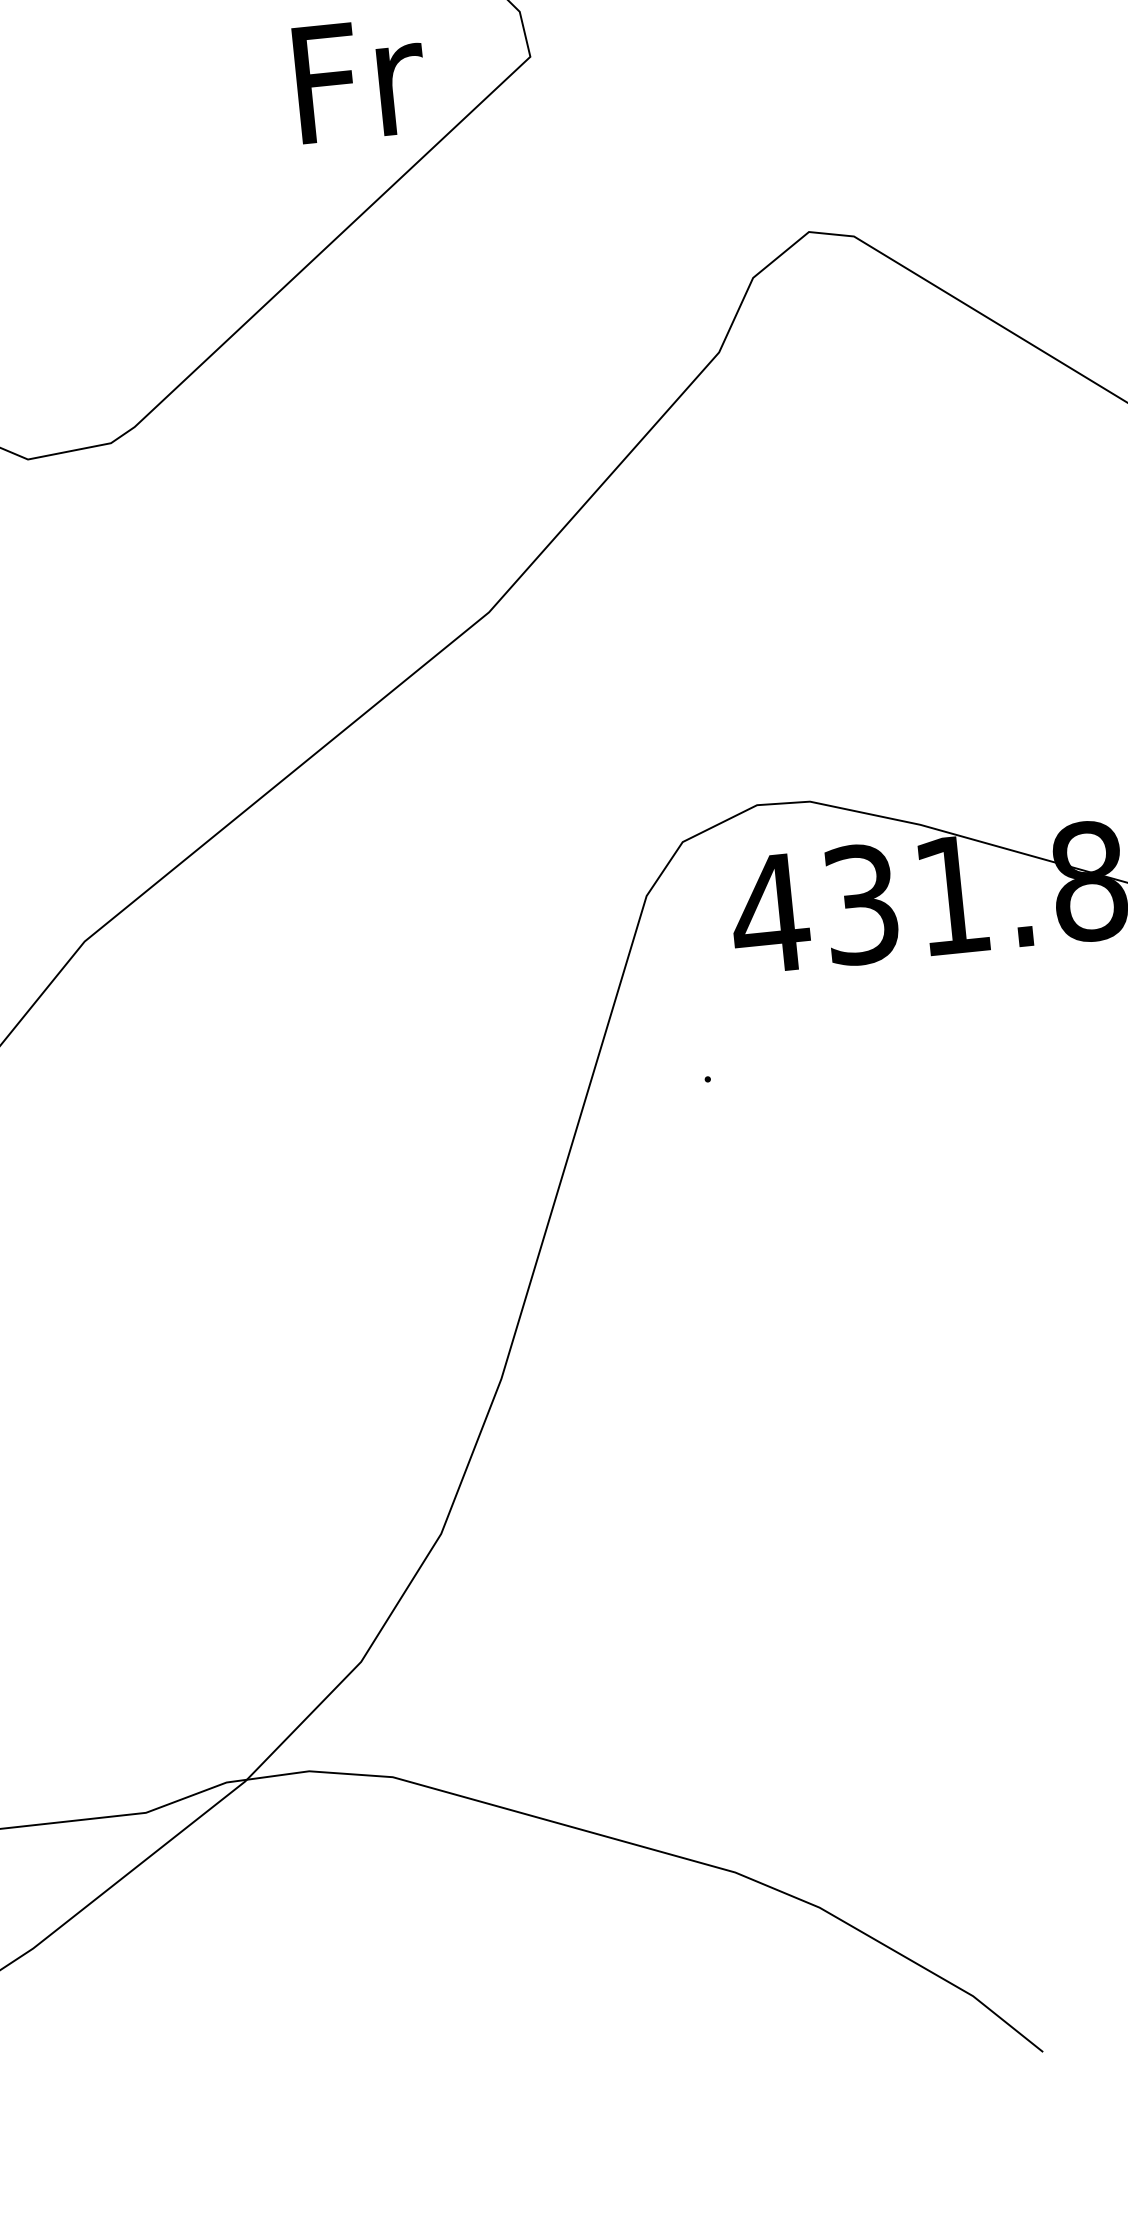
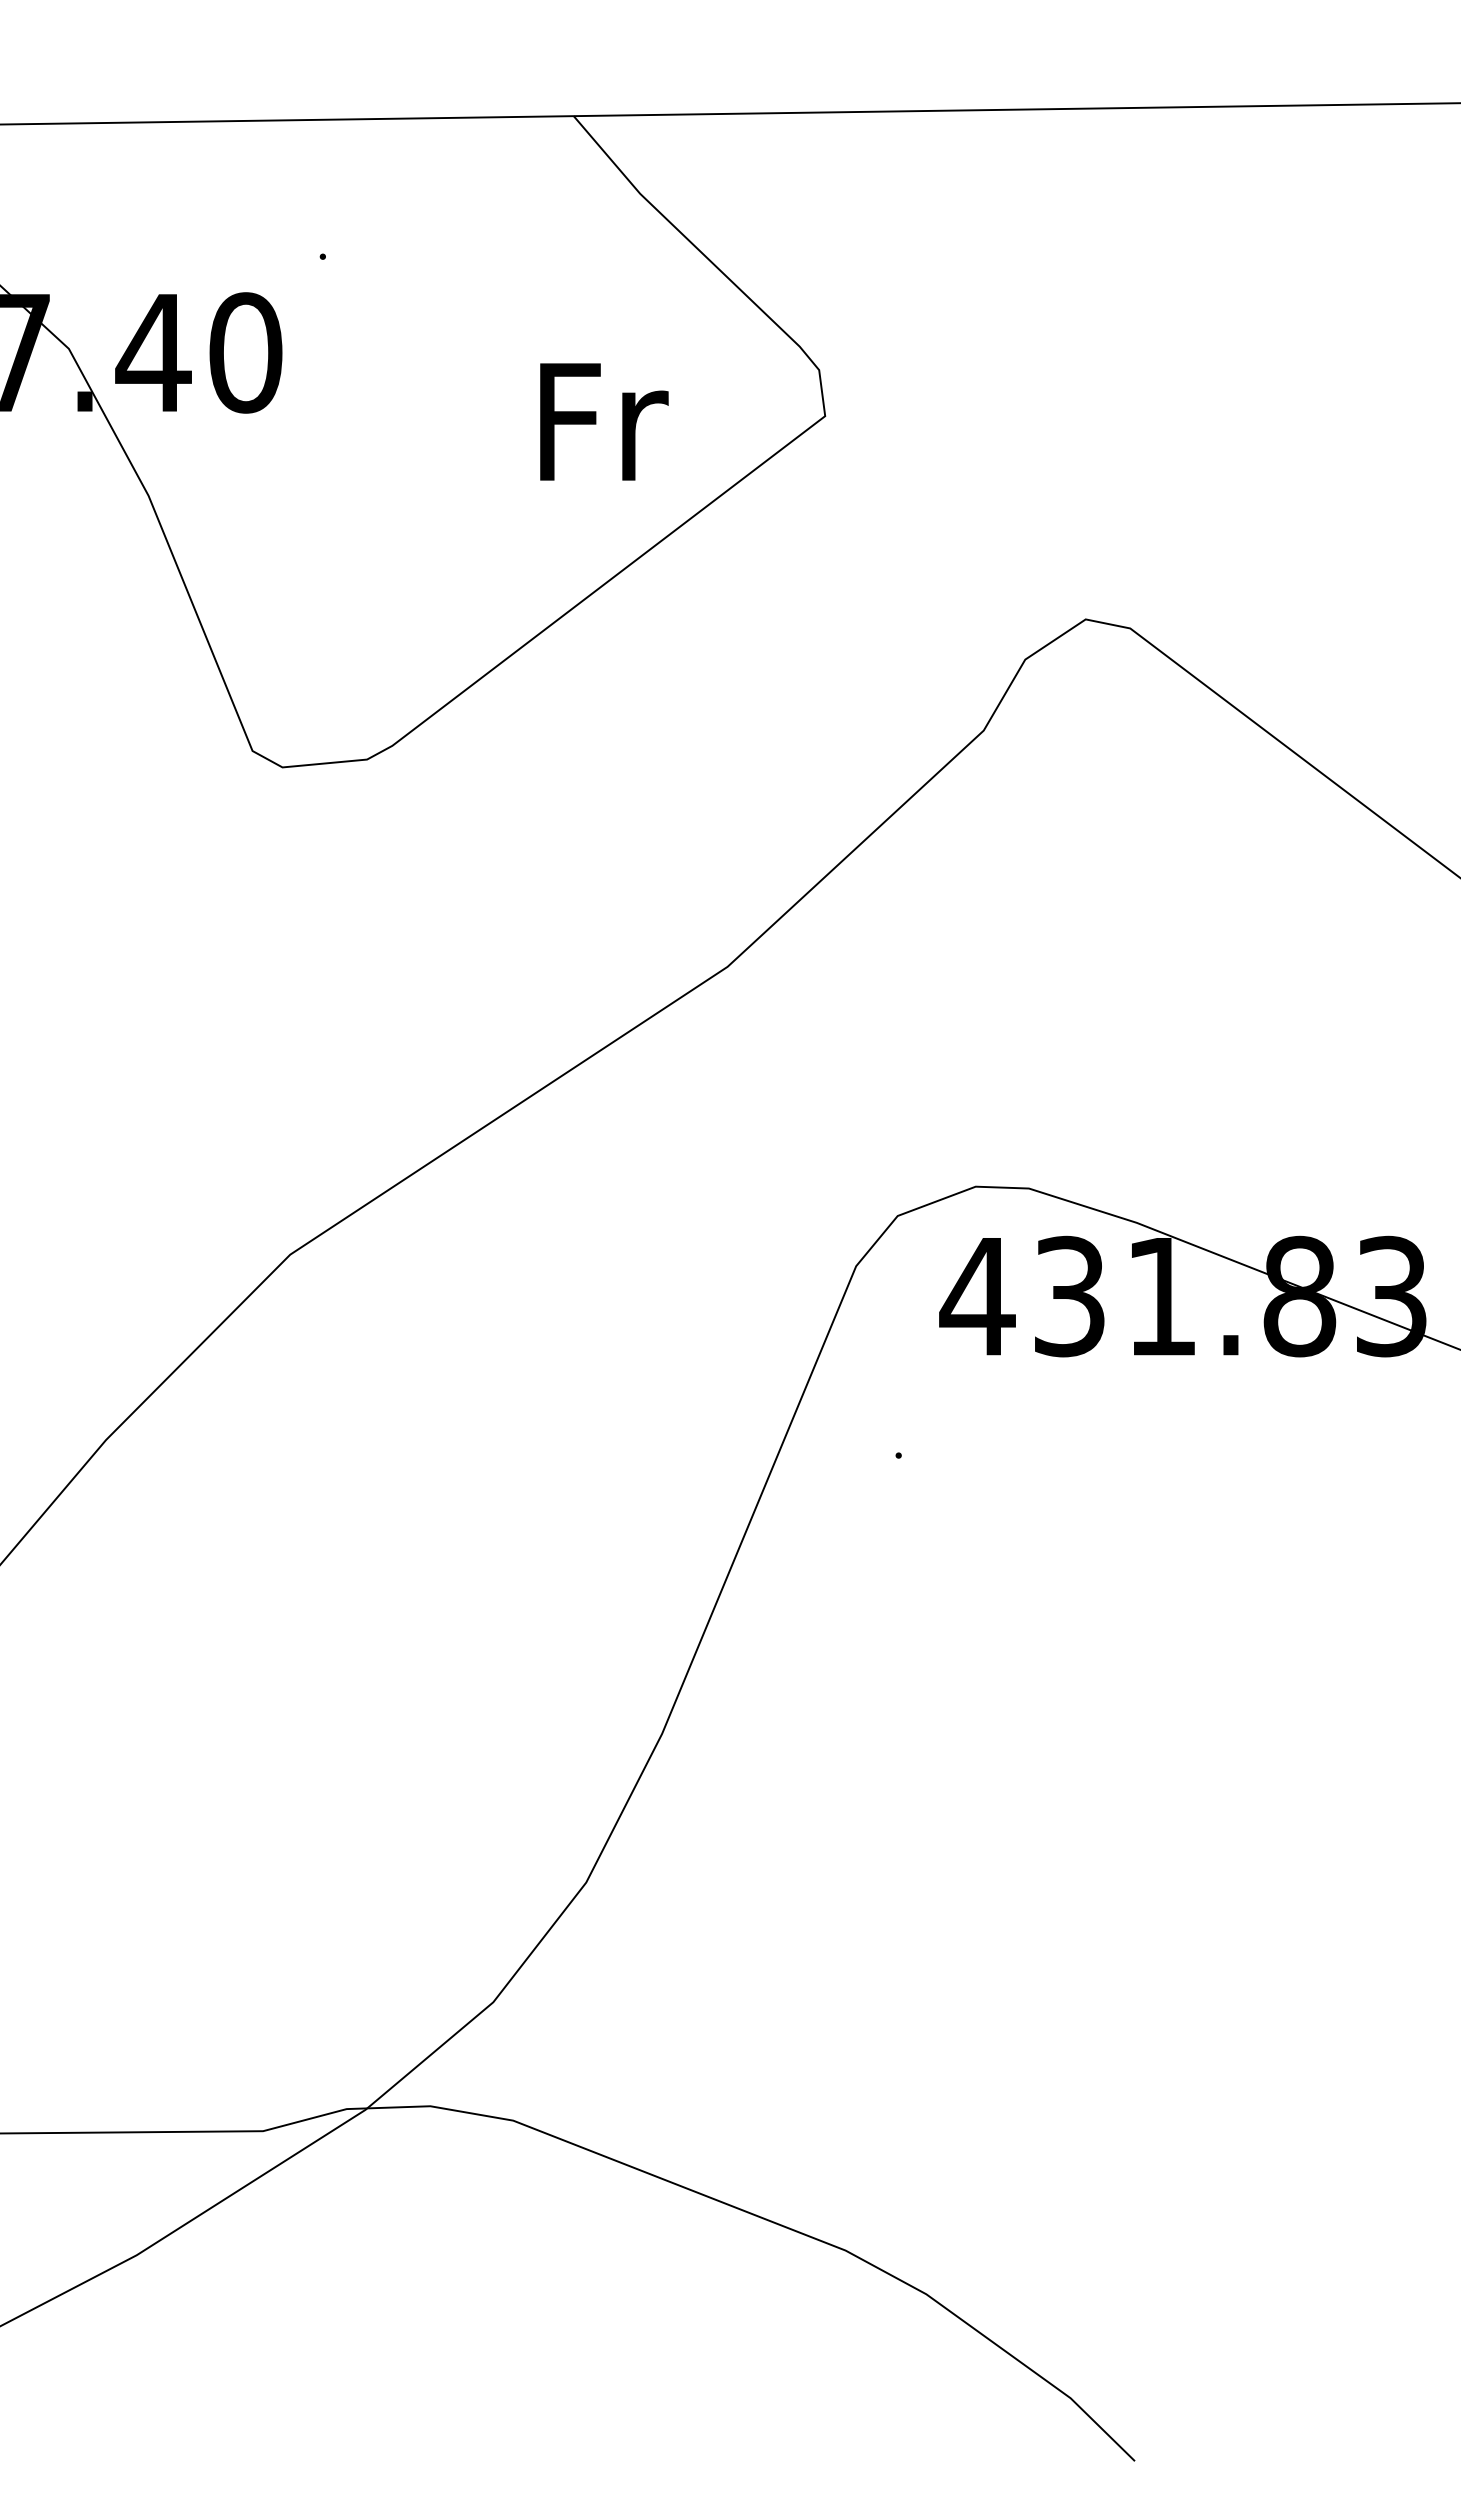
text: (360, 79) -> (604, 421), moved

